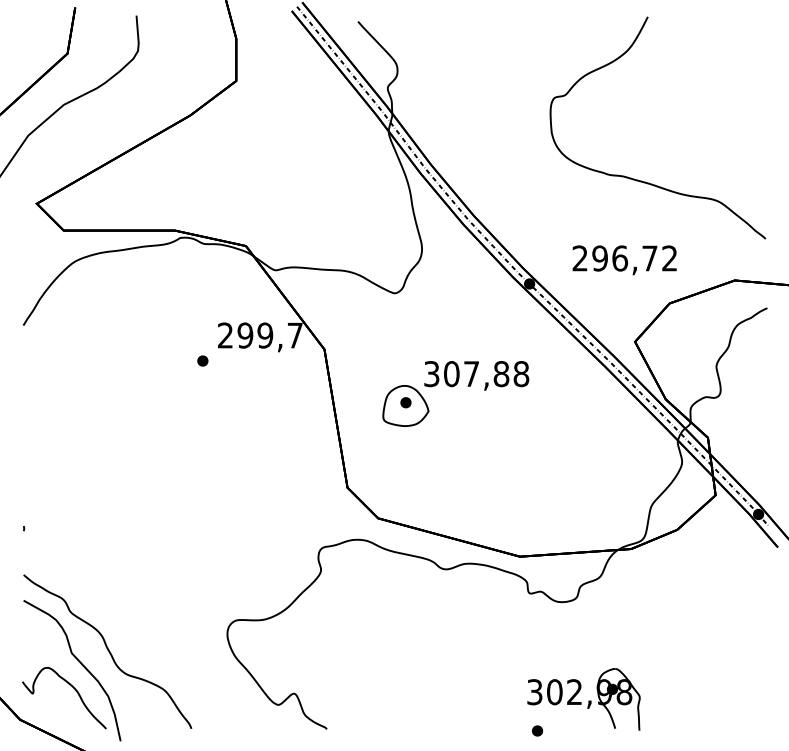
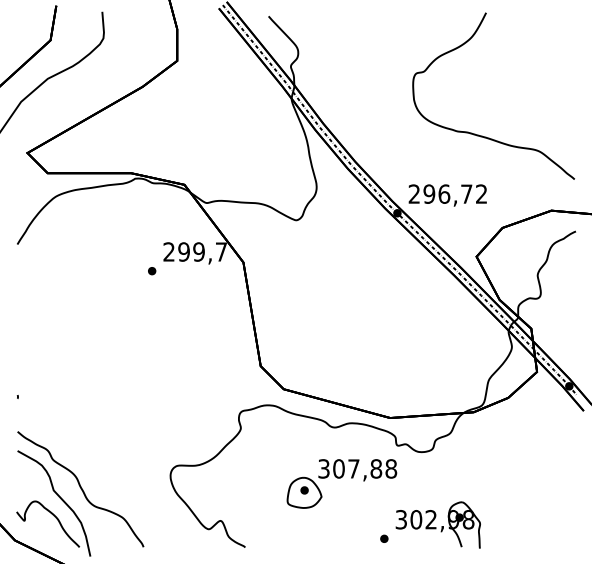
text: (624, 260) -> (447, 195), moved
part: (455, 393) -> (341, 483), moved
part: (537, 730) -> (384, 538), moved

